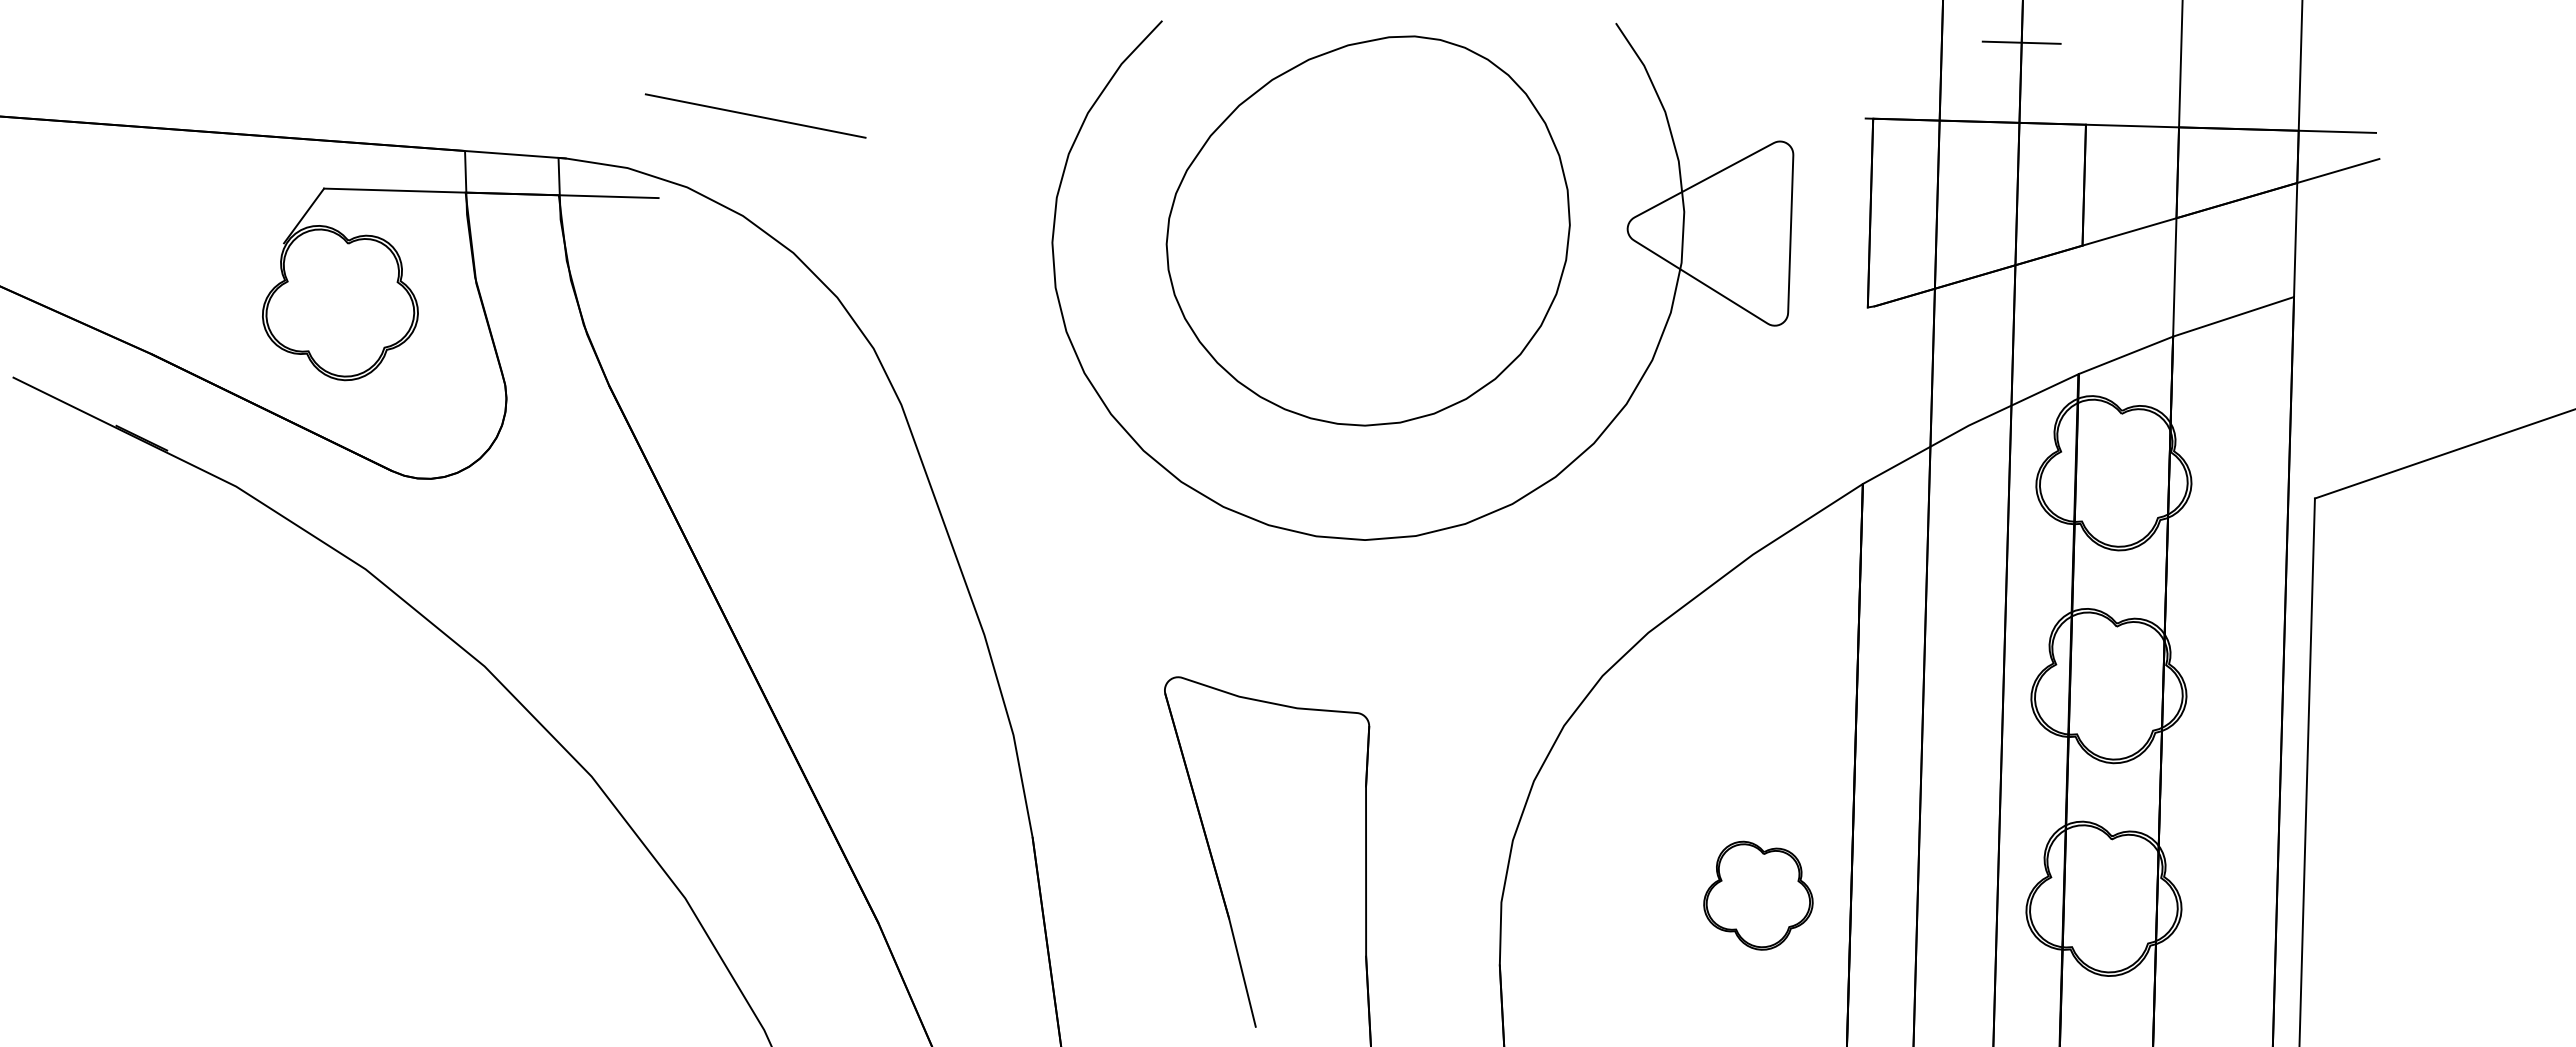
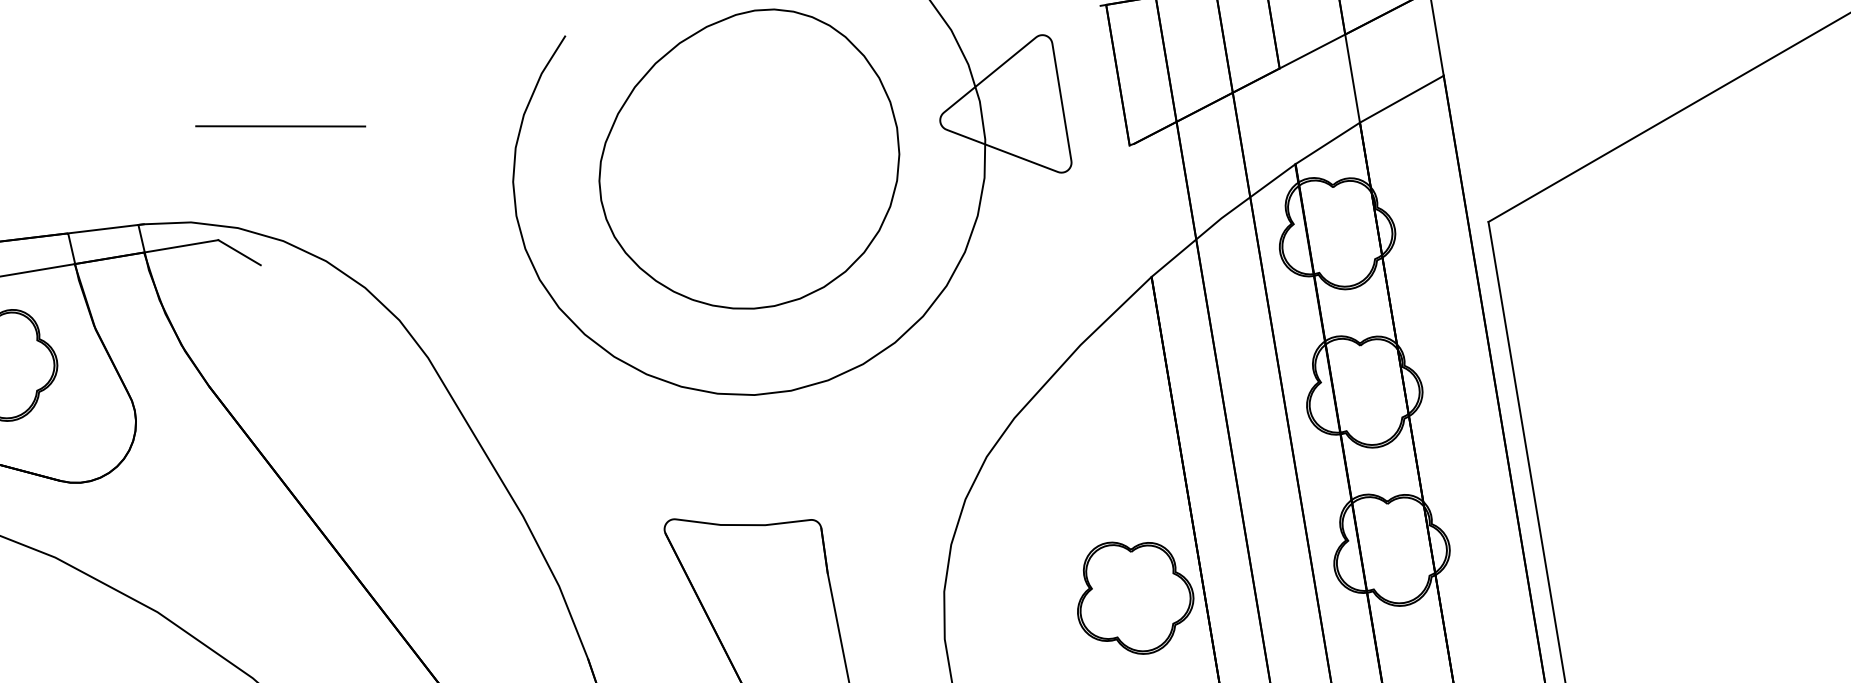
line: (755, 115) -> (280, 125), moved
line: (682, 219) -> (239, 252), added
part: (1758, 895) -> (1134, 596), size x1.43

